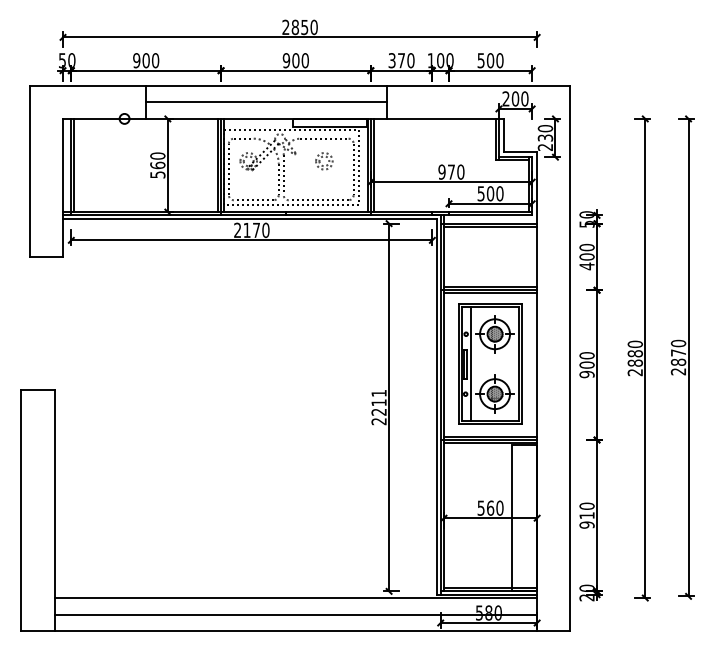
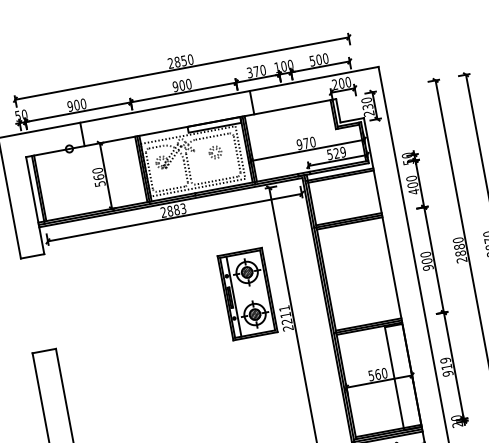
line: (266, 102) -> (167, 118), removed
text: (494, 193) -> (339, 152), 500 -> 529
text: (256, 230) -> (176, 210), 2170 -> 2883
part: (490, 363) -> (247, 293), moved
text: (586, 505) -> (445, 360), 910 -> 919

